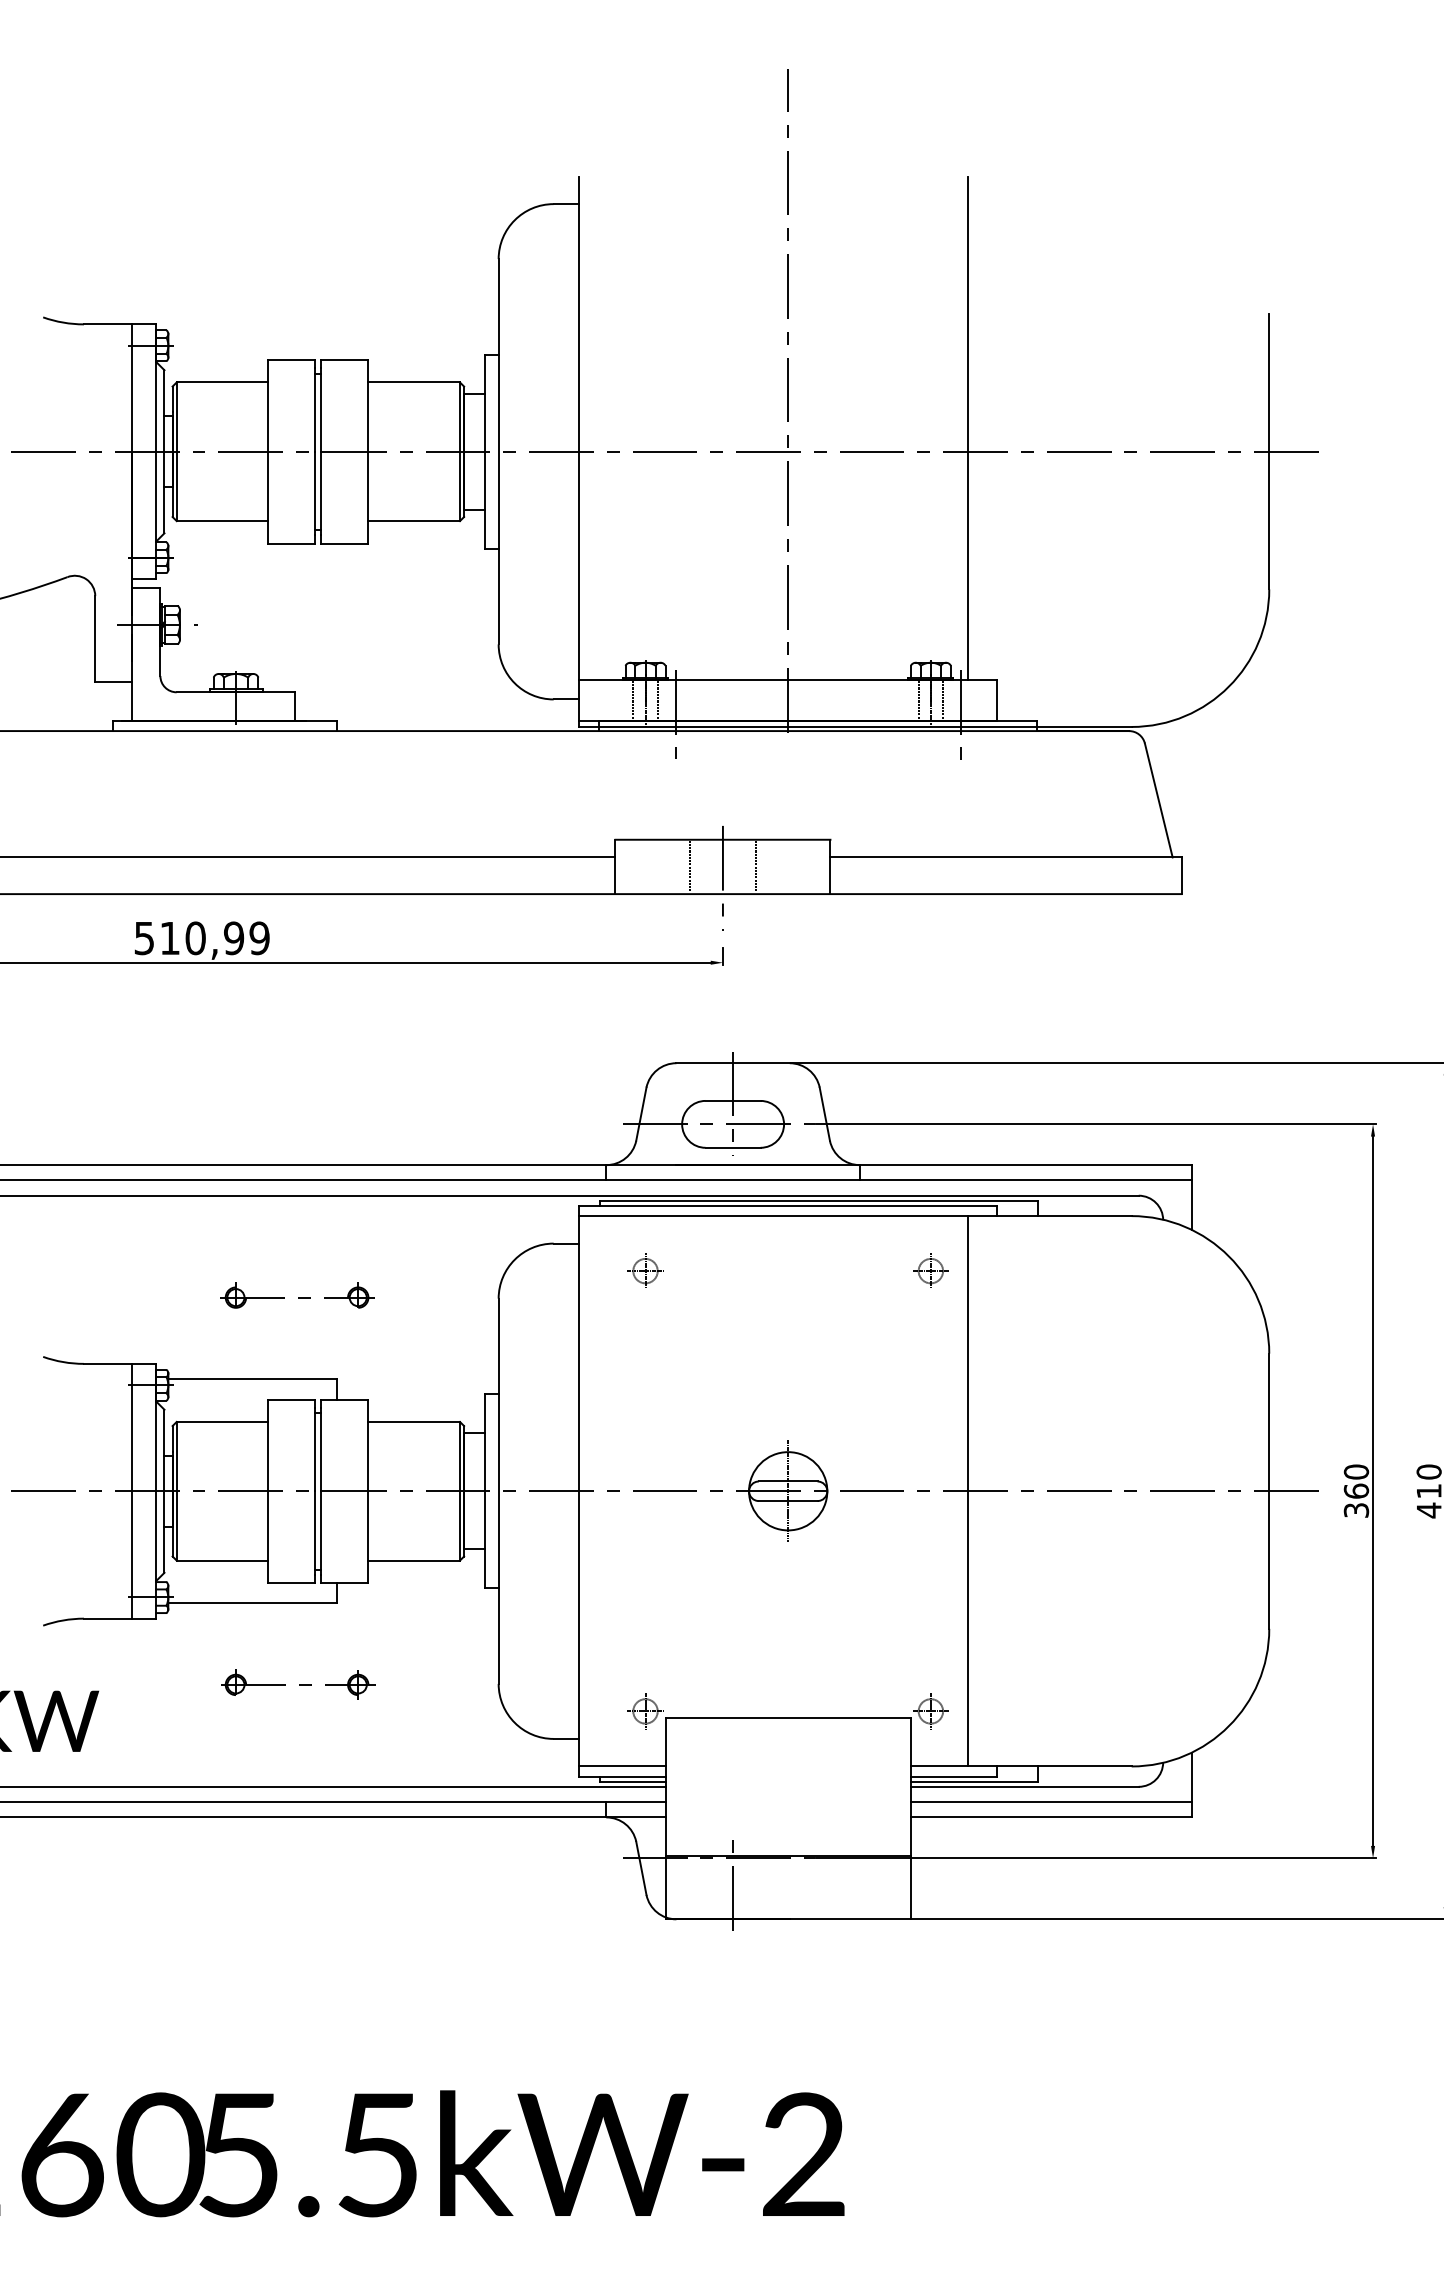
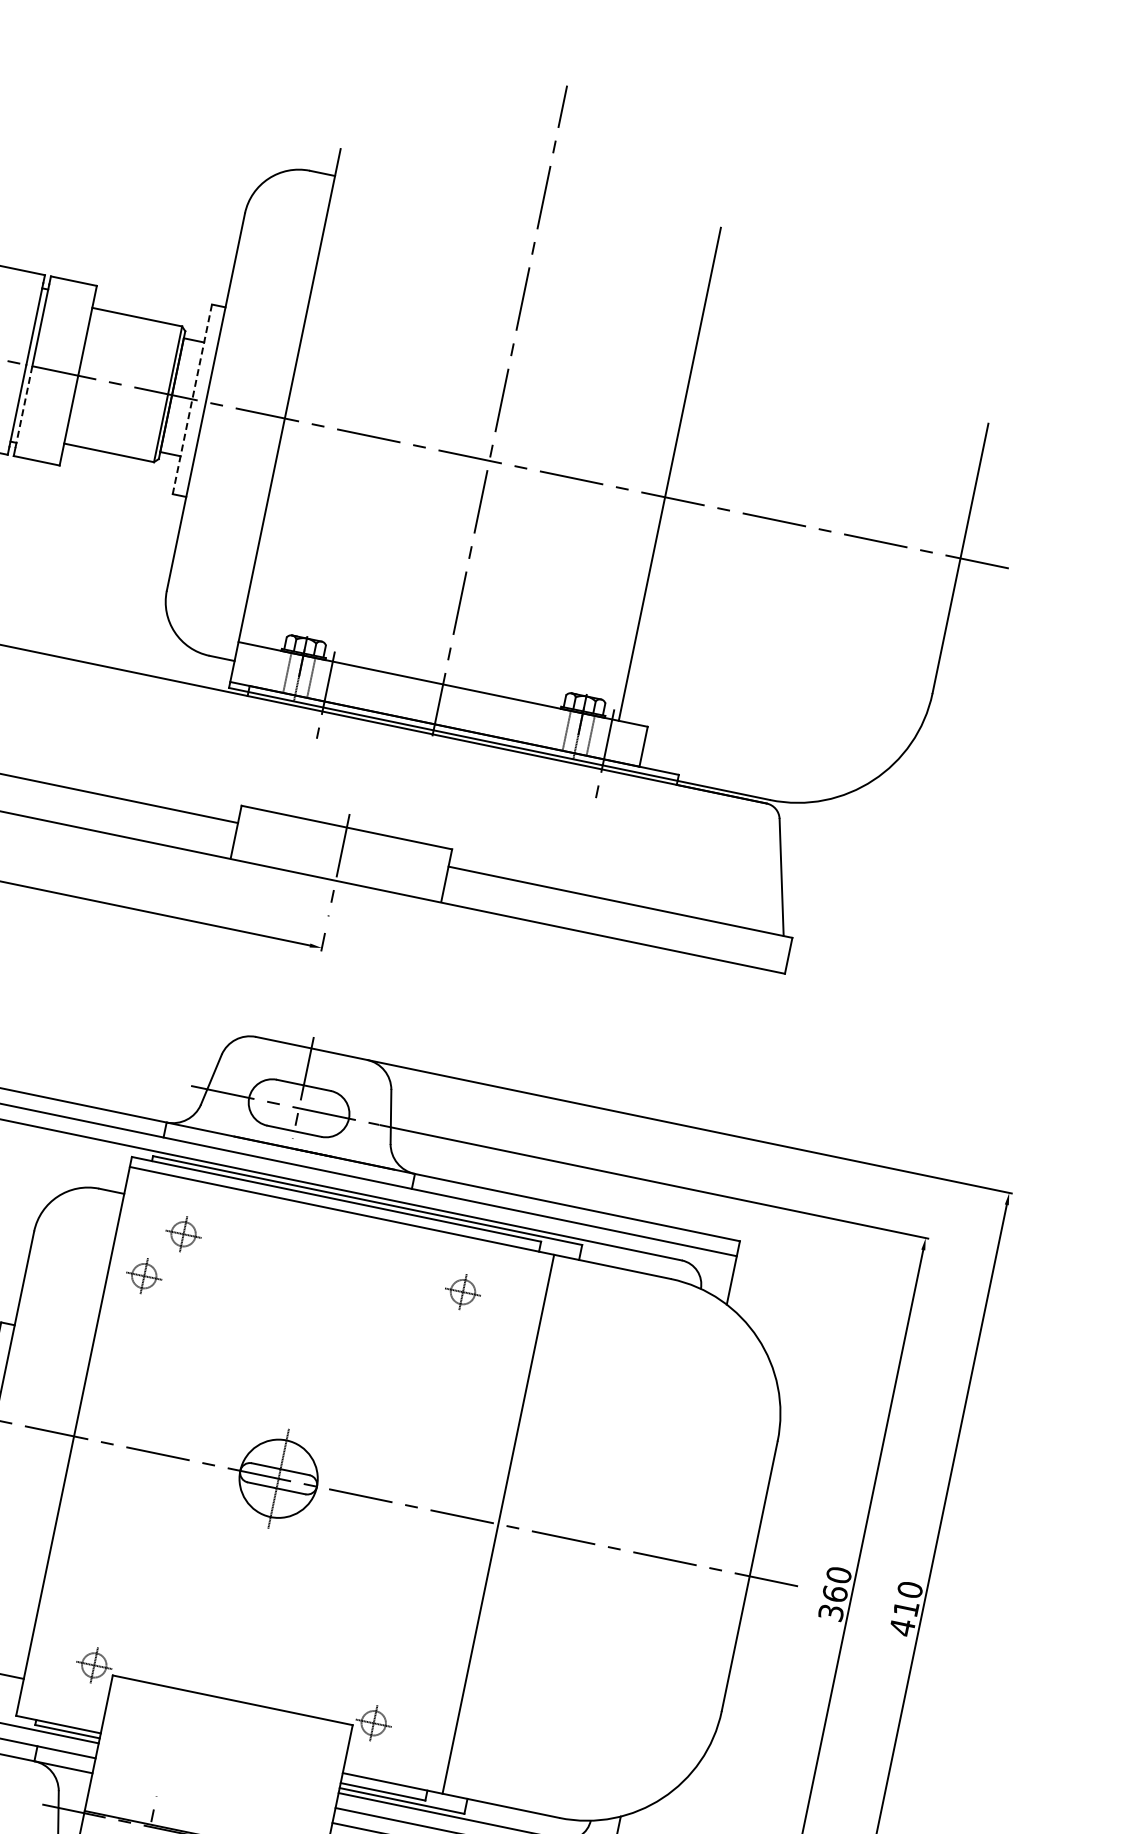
line: (484, 451) -> (192, 399), solid -> dashed
line: (321, 493) -> (23, 407), solid -> dashed
line: (690, 865) -> (309, 846), removed
line: (755, 865) -> (373, 859), removed
part: (615, 1319) -> (144, 1275), added
line: (967, 1491) -> (498, 1524), moved
line: (622, 1766) -> (60, 1714), removed

